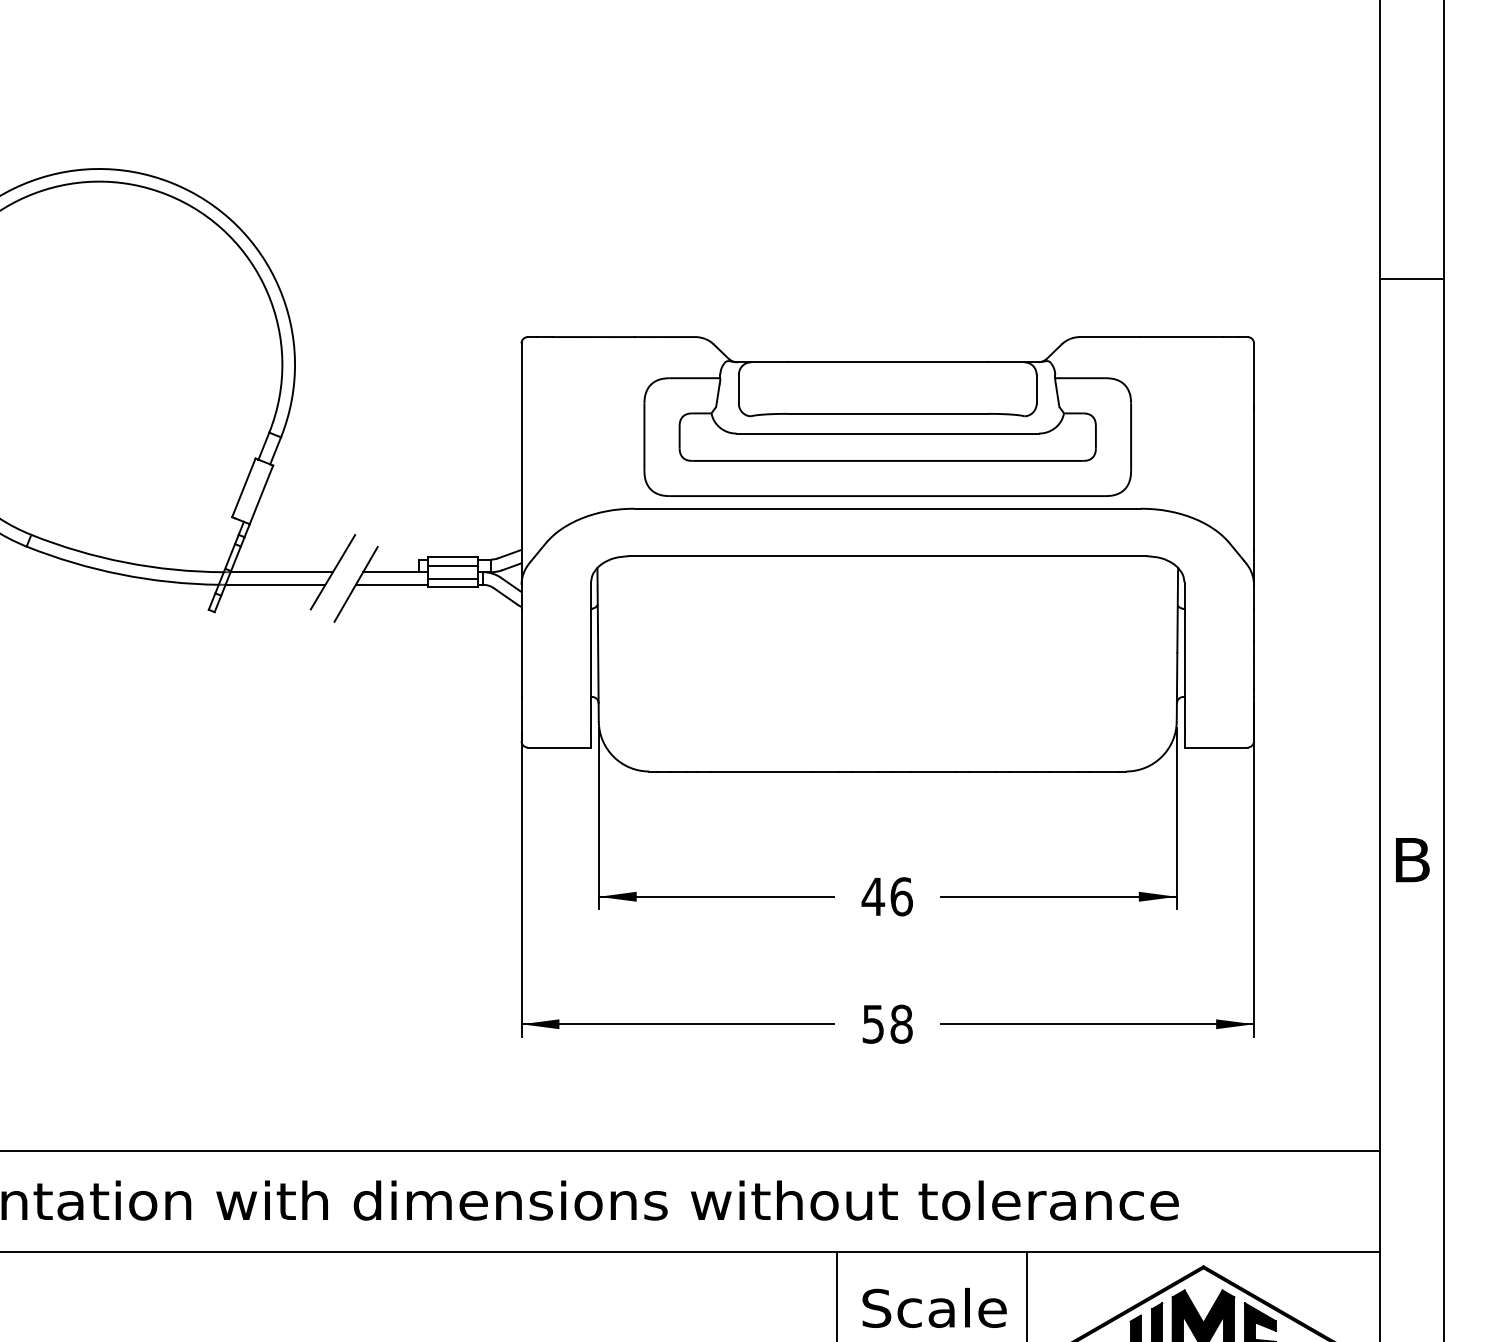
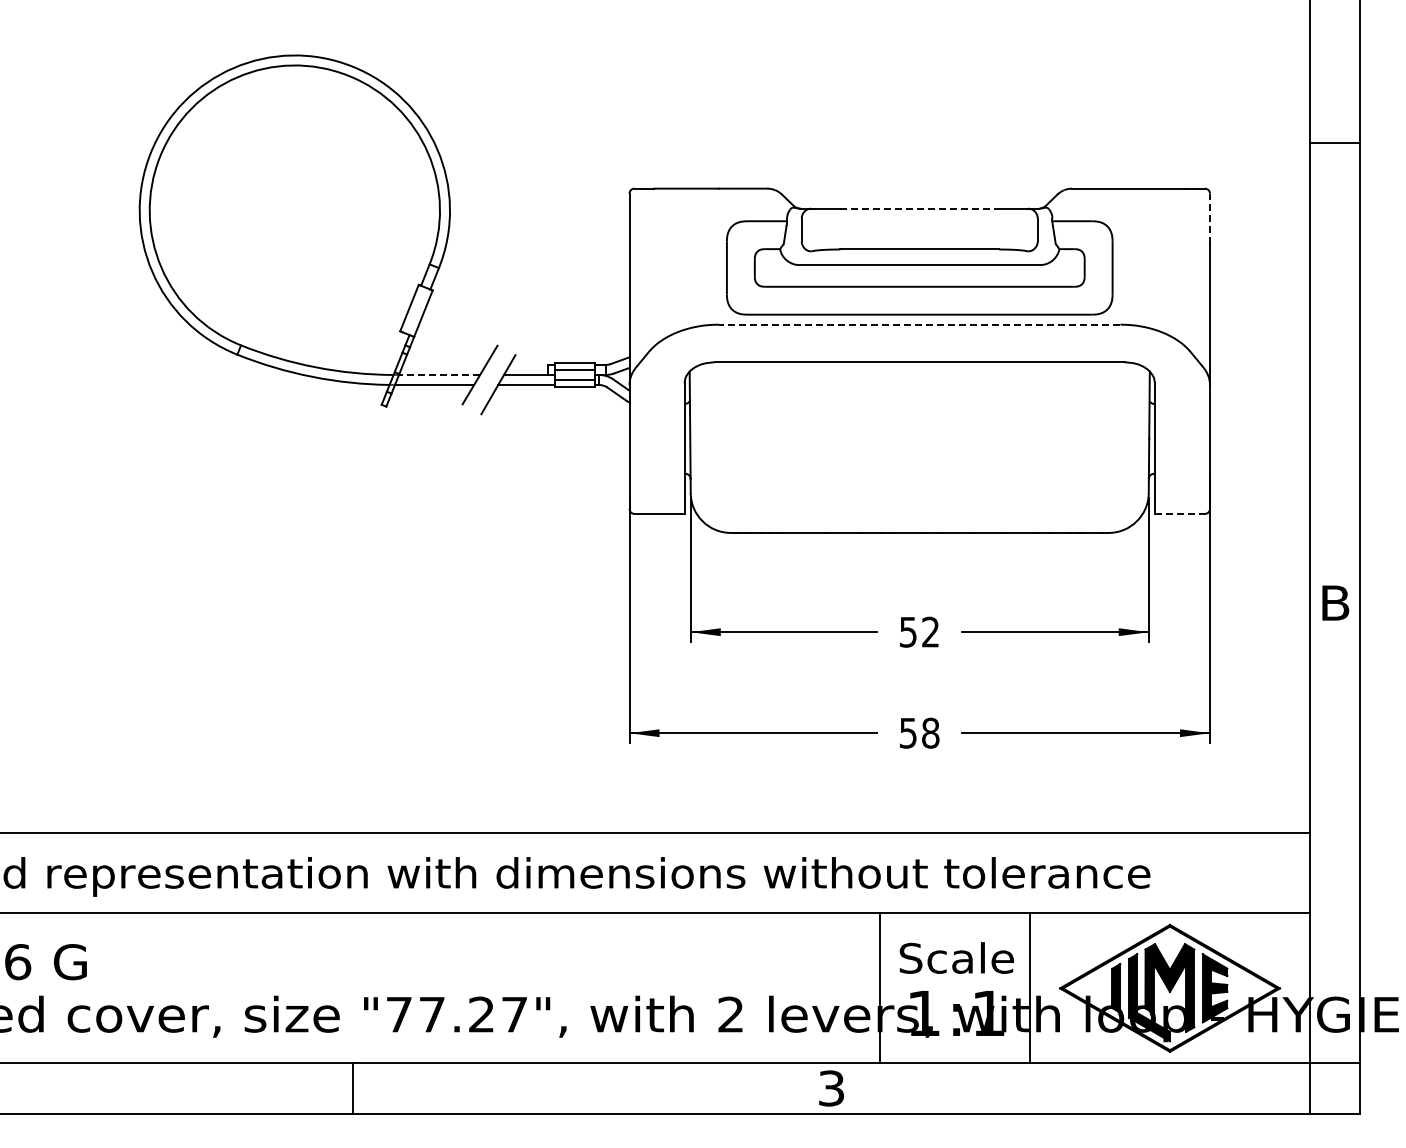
line: (888, 362) -> (920, 208), solid -> dashed
line: (1253, 374) -> (1209, 218), solid -> dashed
line: (887, 508) -> (919, 324), solid -> dashed
line: (281, 571) -> (439, 374), solid -> dashed
line: (1216, 747) -> (1180, 513), solid -> dashed
text: (887, 895) -> (919, 631), 46 -> 52

